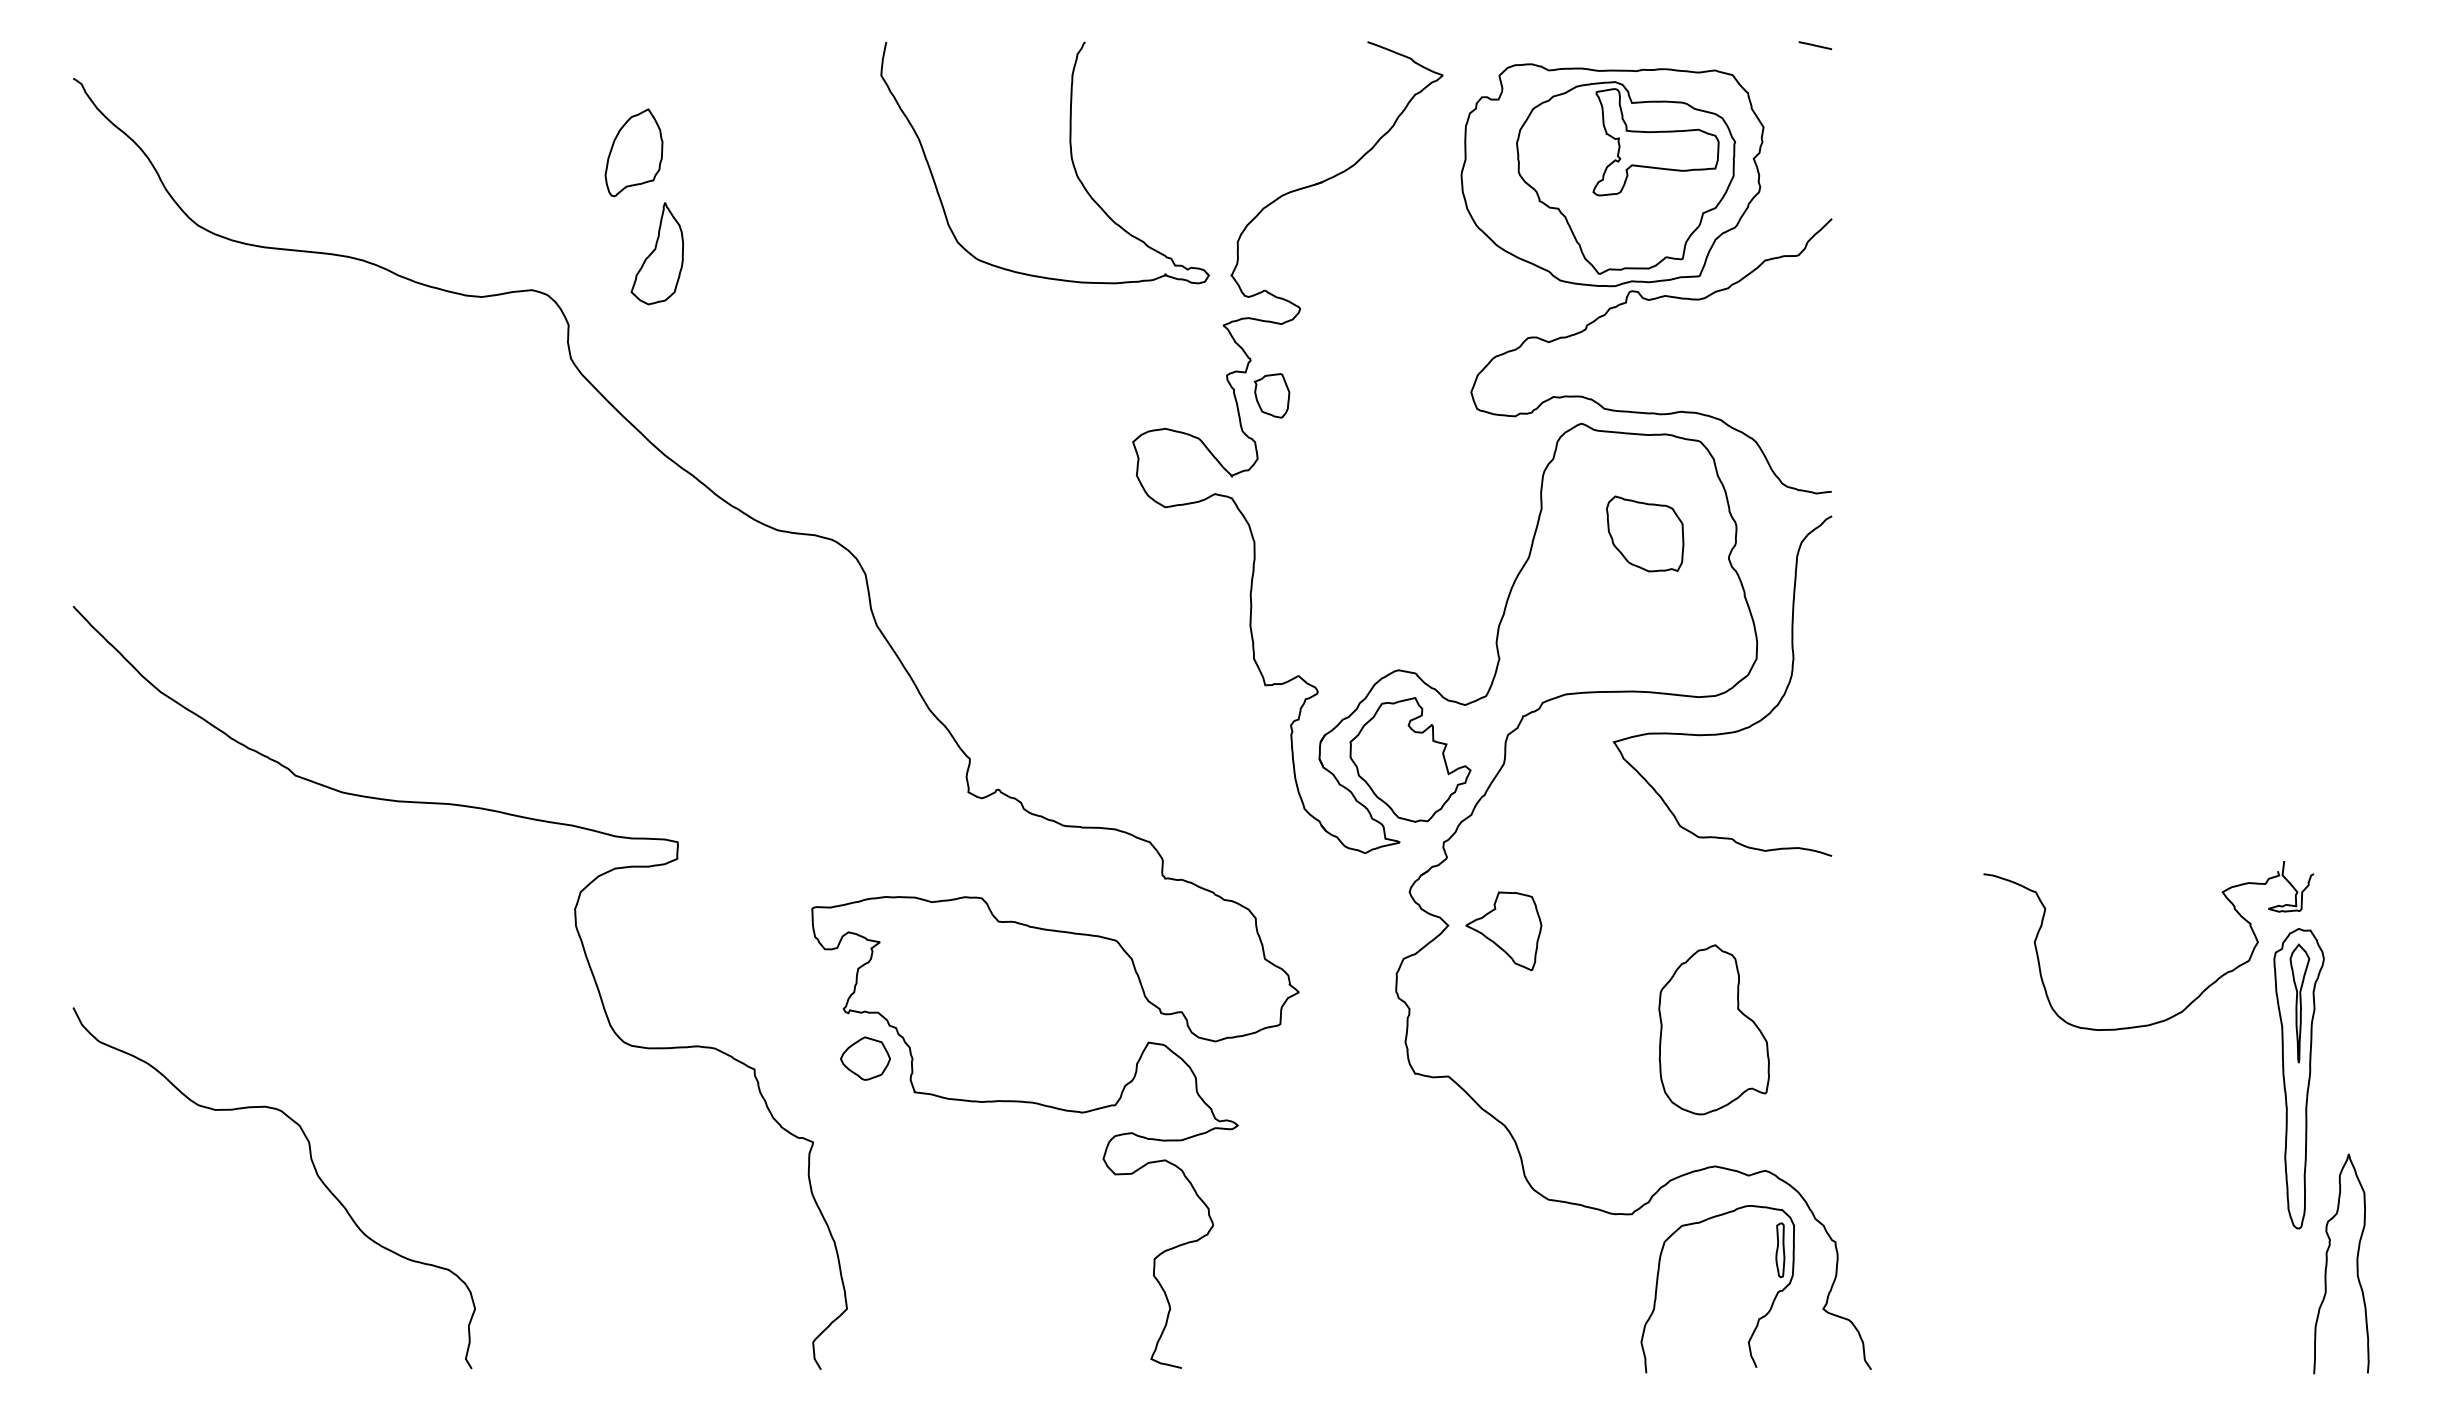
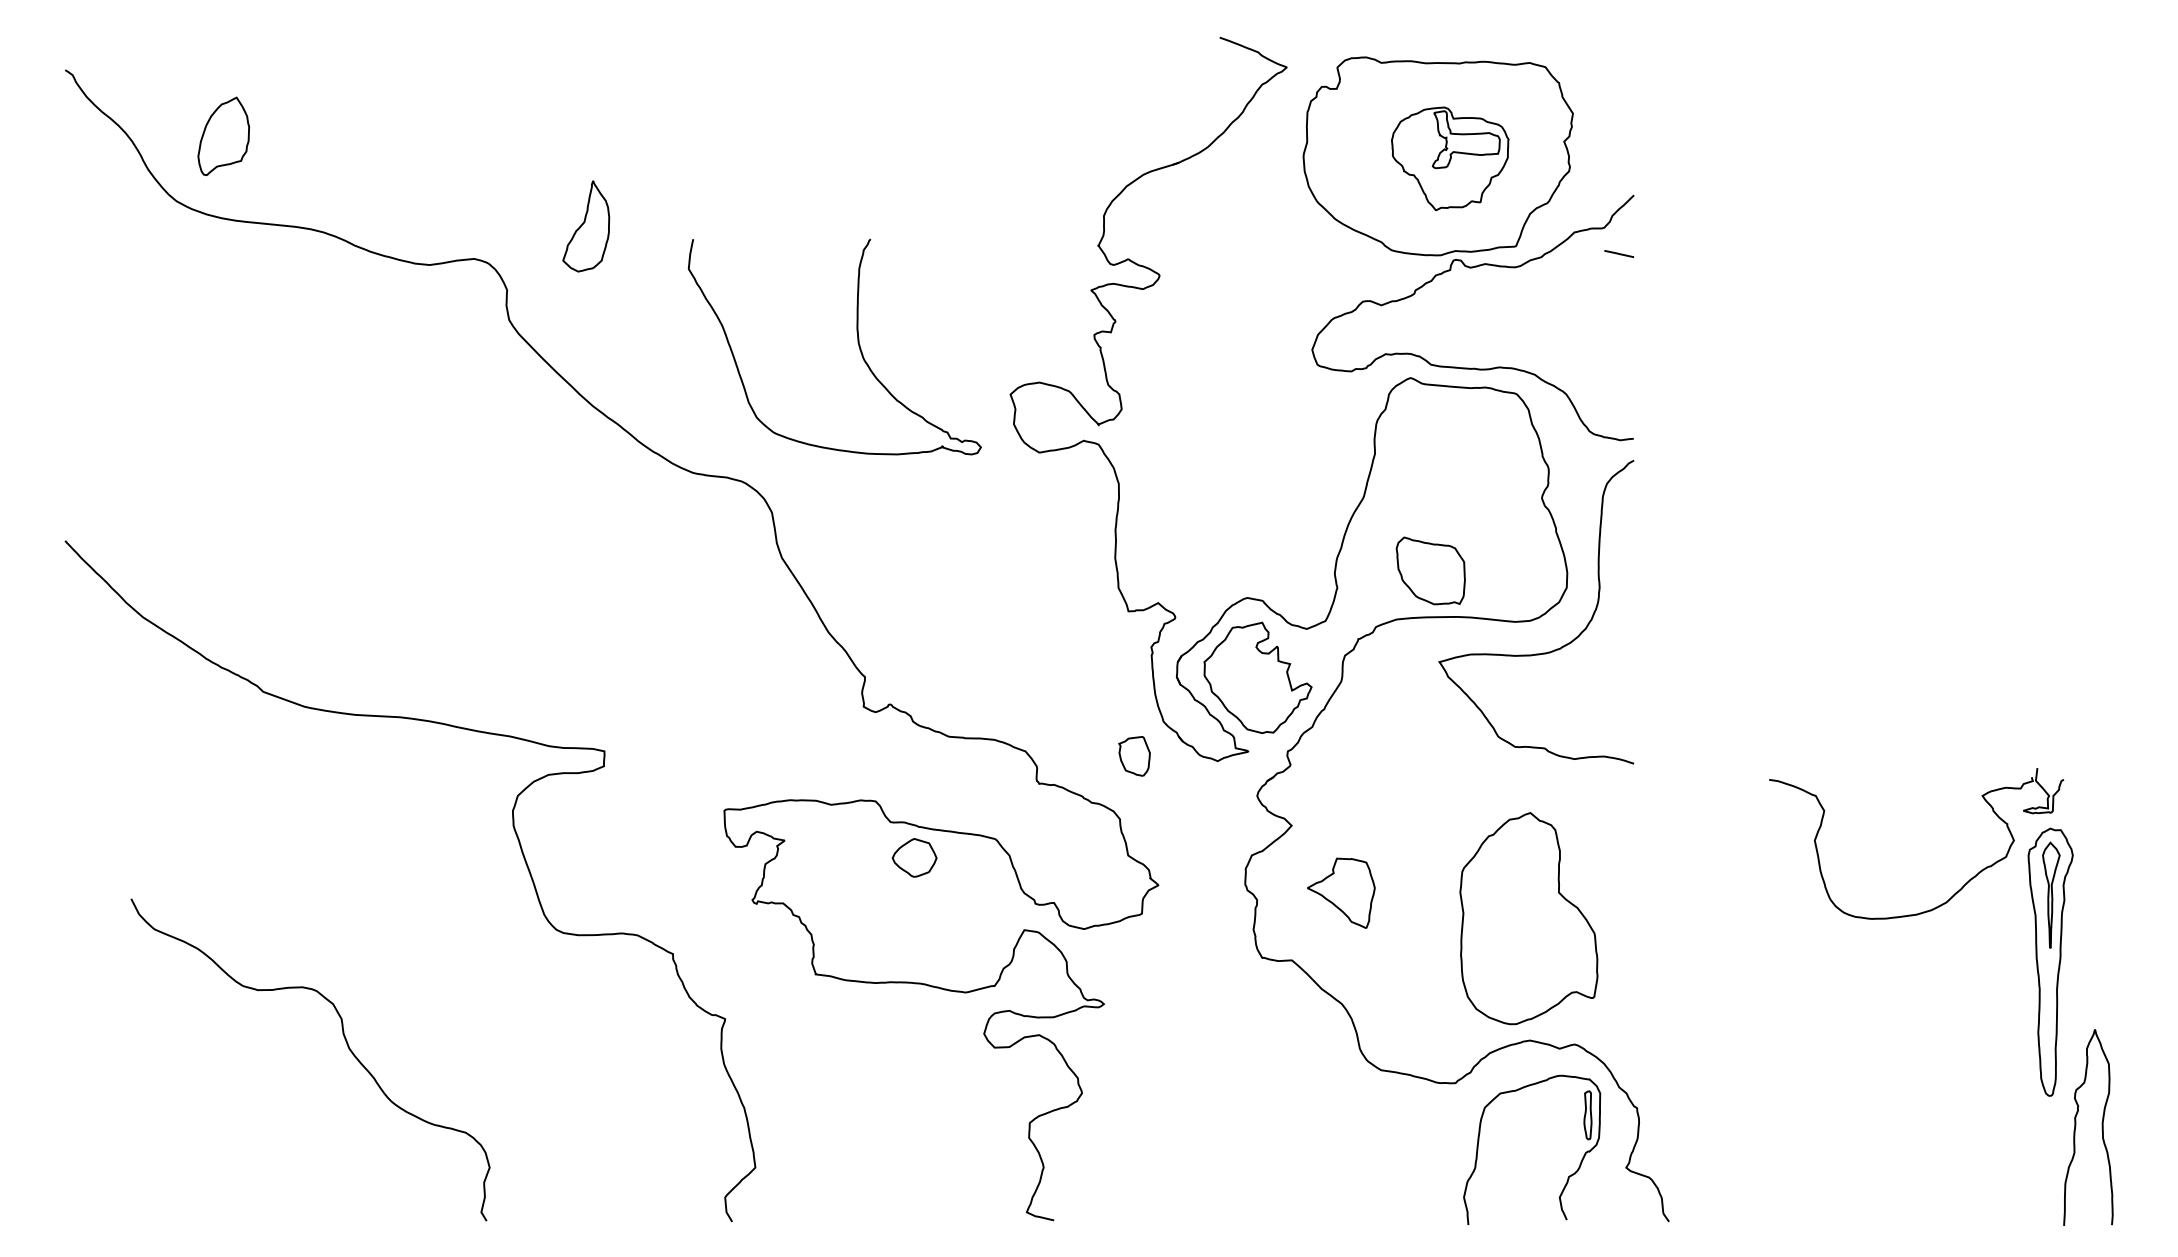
line: (1815, 45) -> (1619, 253), moved
part: (633, 152) -> (223, 136), moved
curve: (1070, 157) -> (857, 342), moved
part: (1625, 177) -> (1449, 158), size x0.6
part: (1271, 395) -> (1134, 756), moved
part: (1645, 533) -> (1431, 570), moved
part: (1503, 931) -> (1340, 893), moved
part: (1713, 1029) -> (1528, 918), size x1.4
part: (865, 1058) -> (914, 857), moved
curve: (314, 1170) -> (346, 1044), moved

